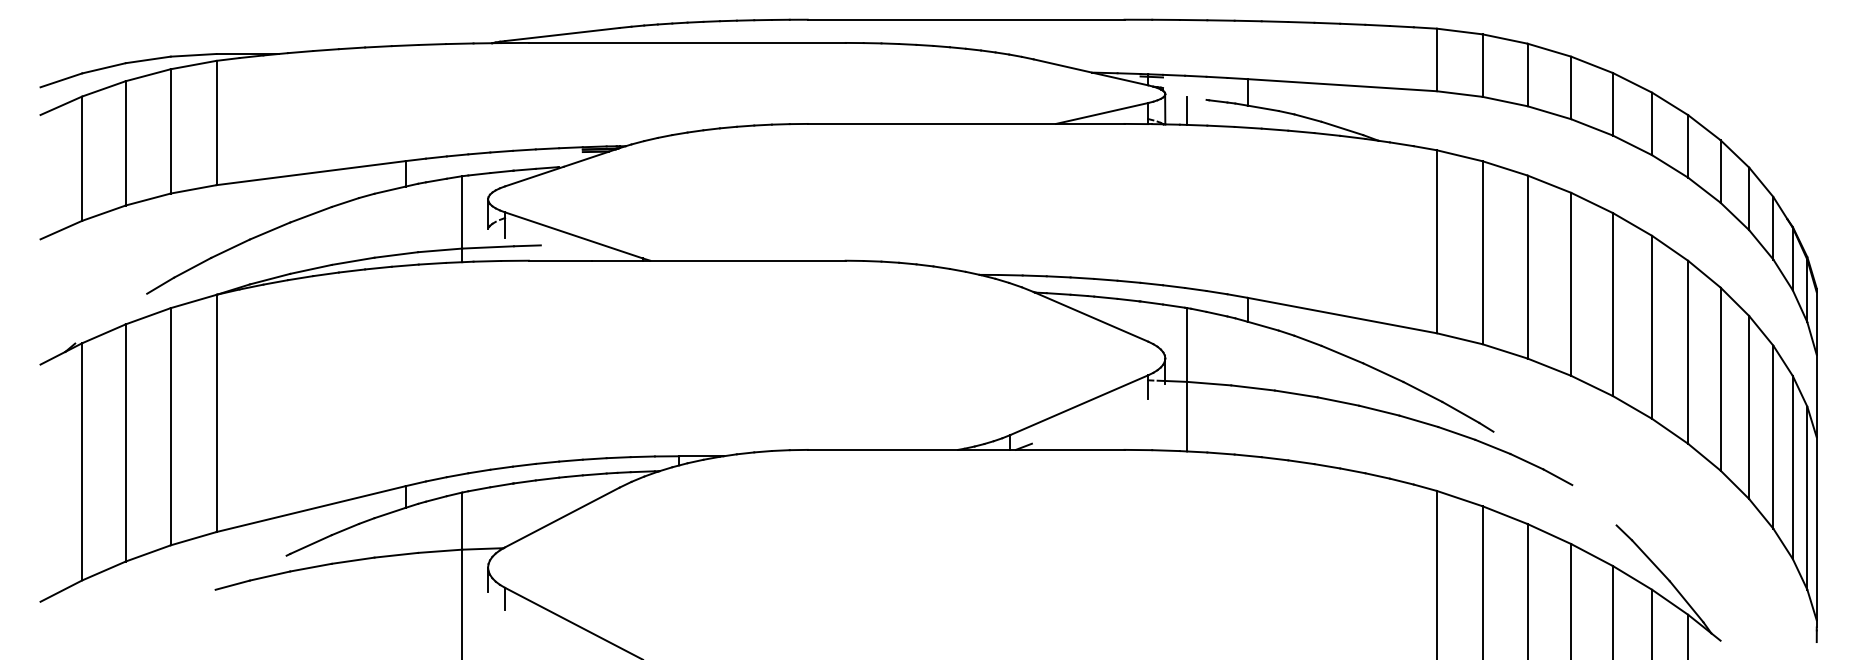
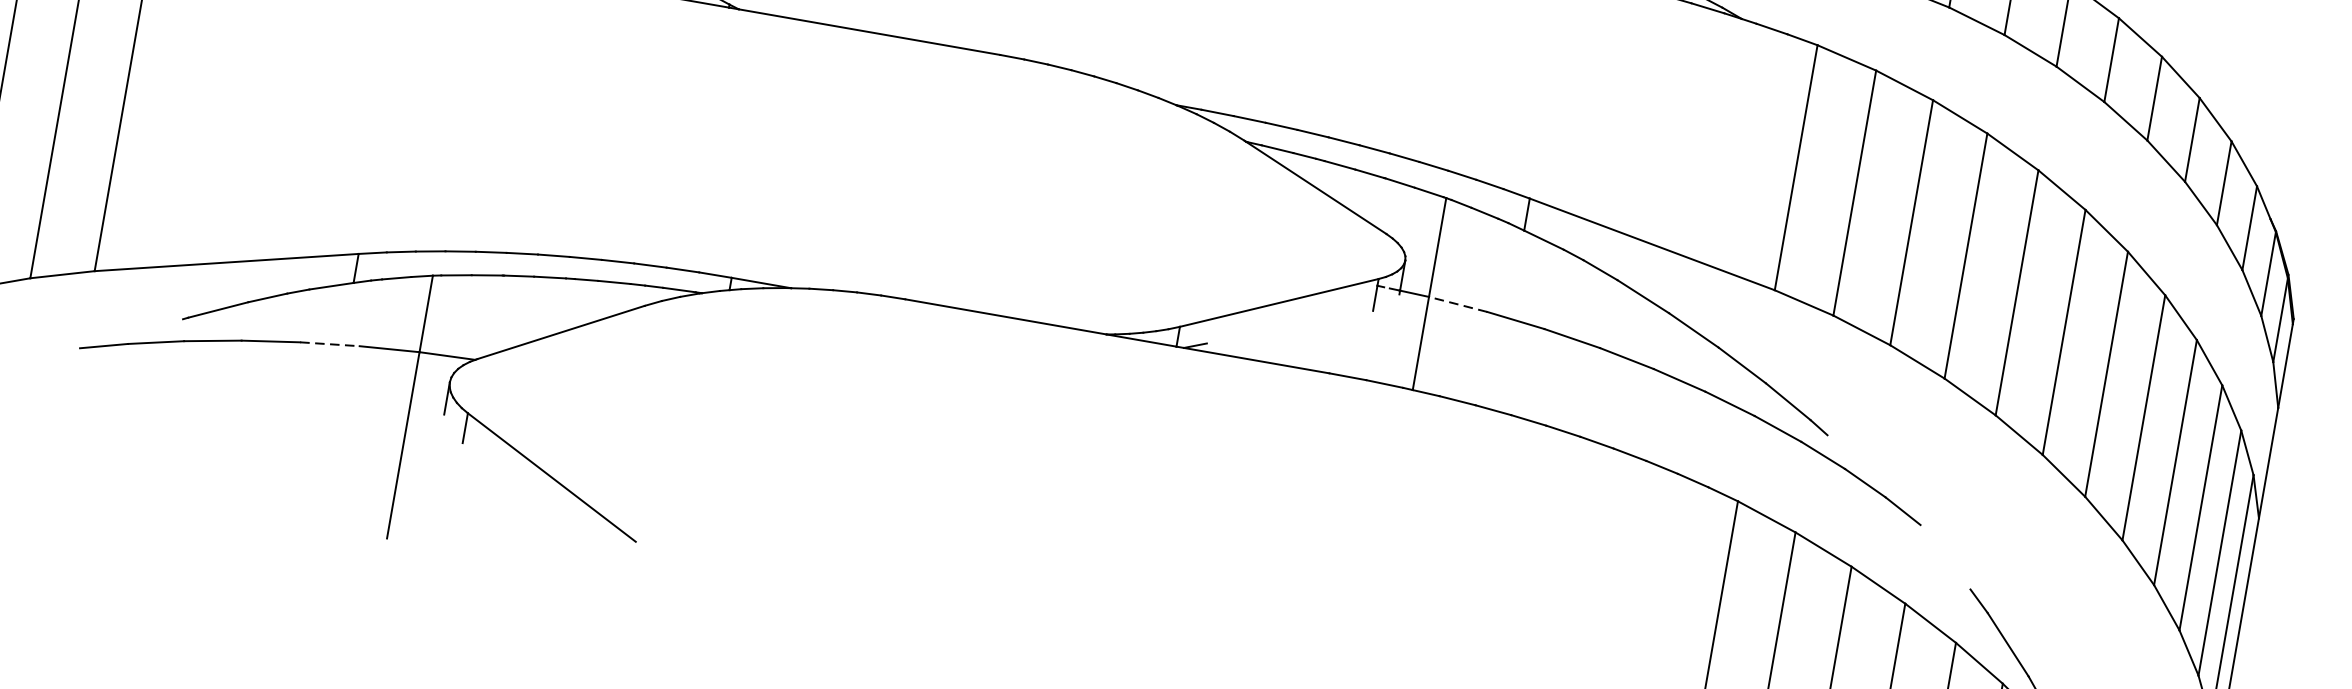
line: (1208, 383) -> (1457, 304), solid -> dashed
line: (396, 555) -> (330, 344), solid -> dashed

